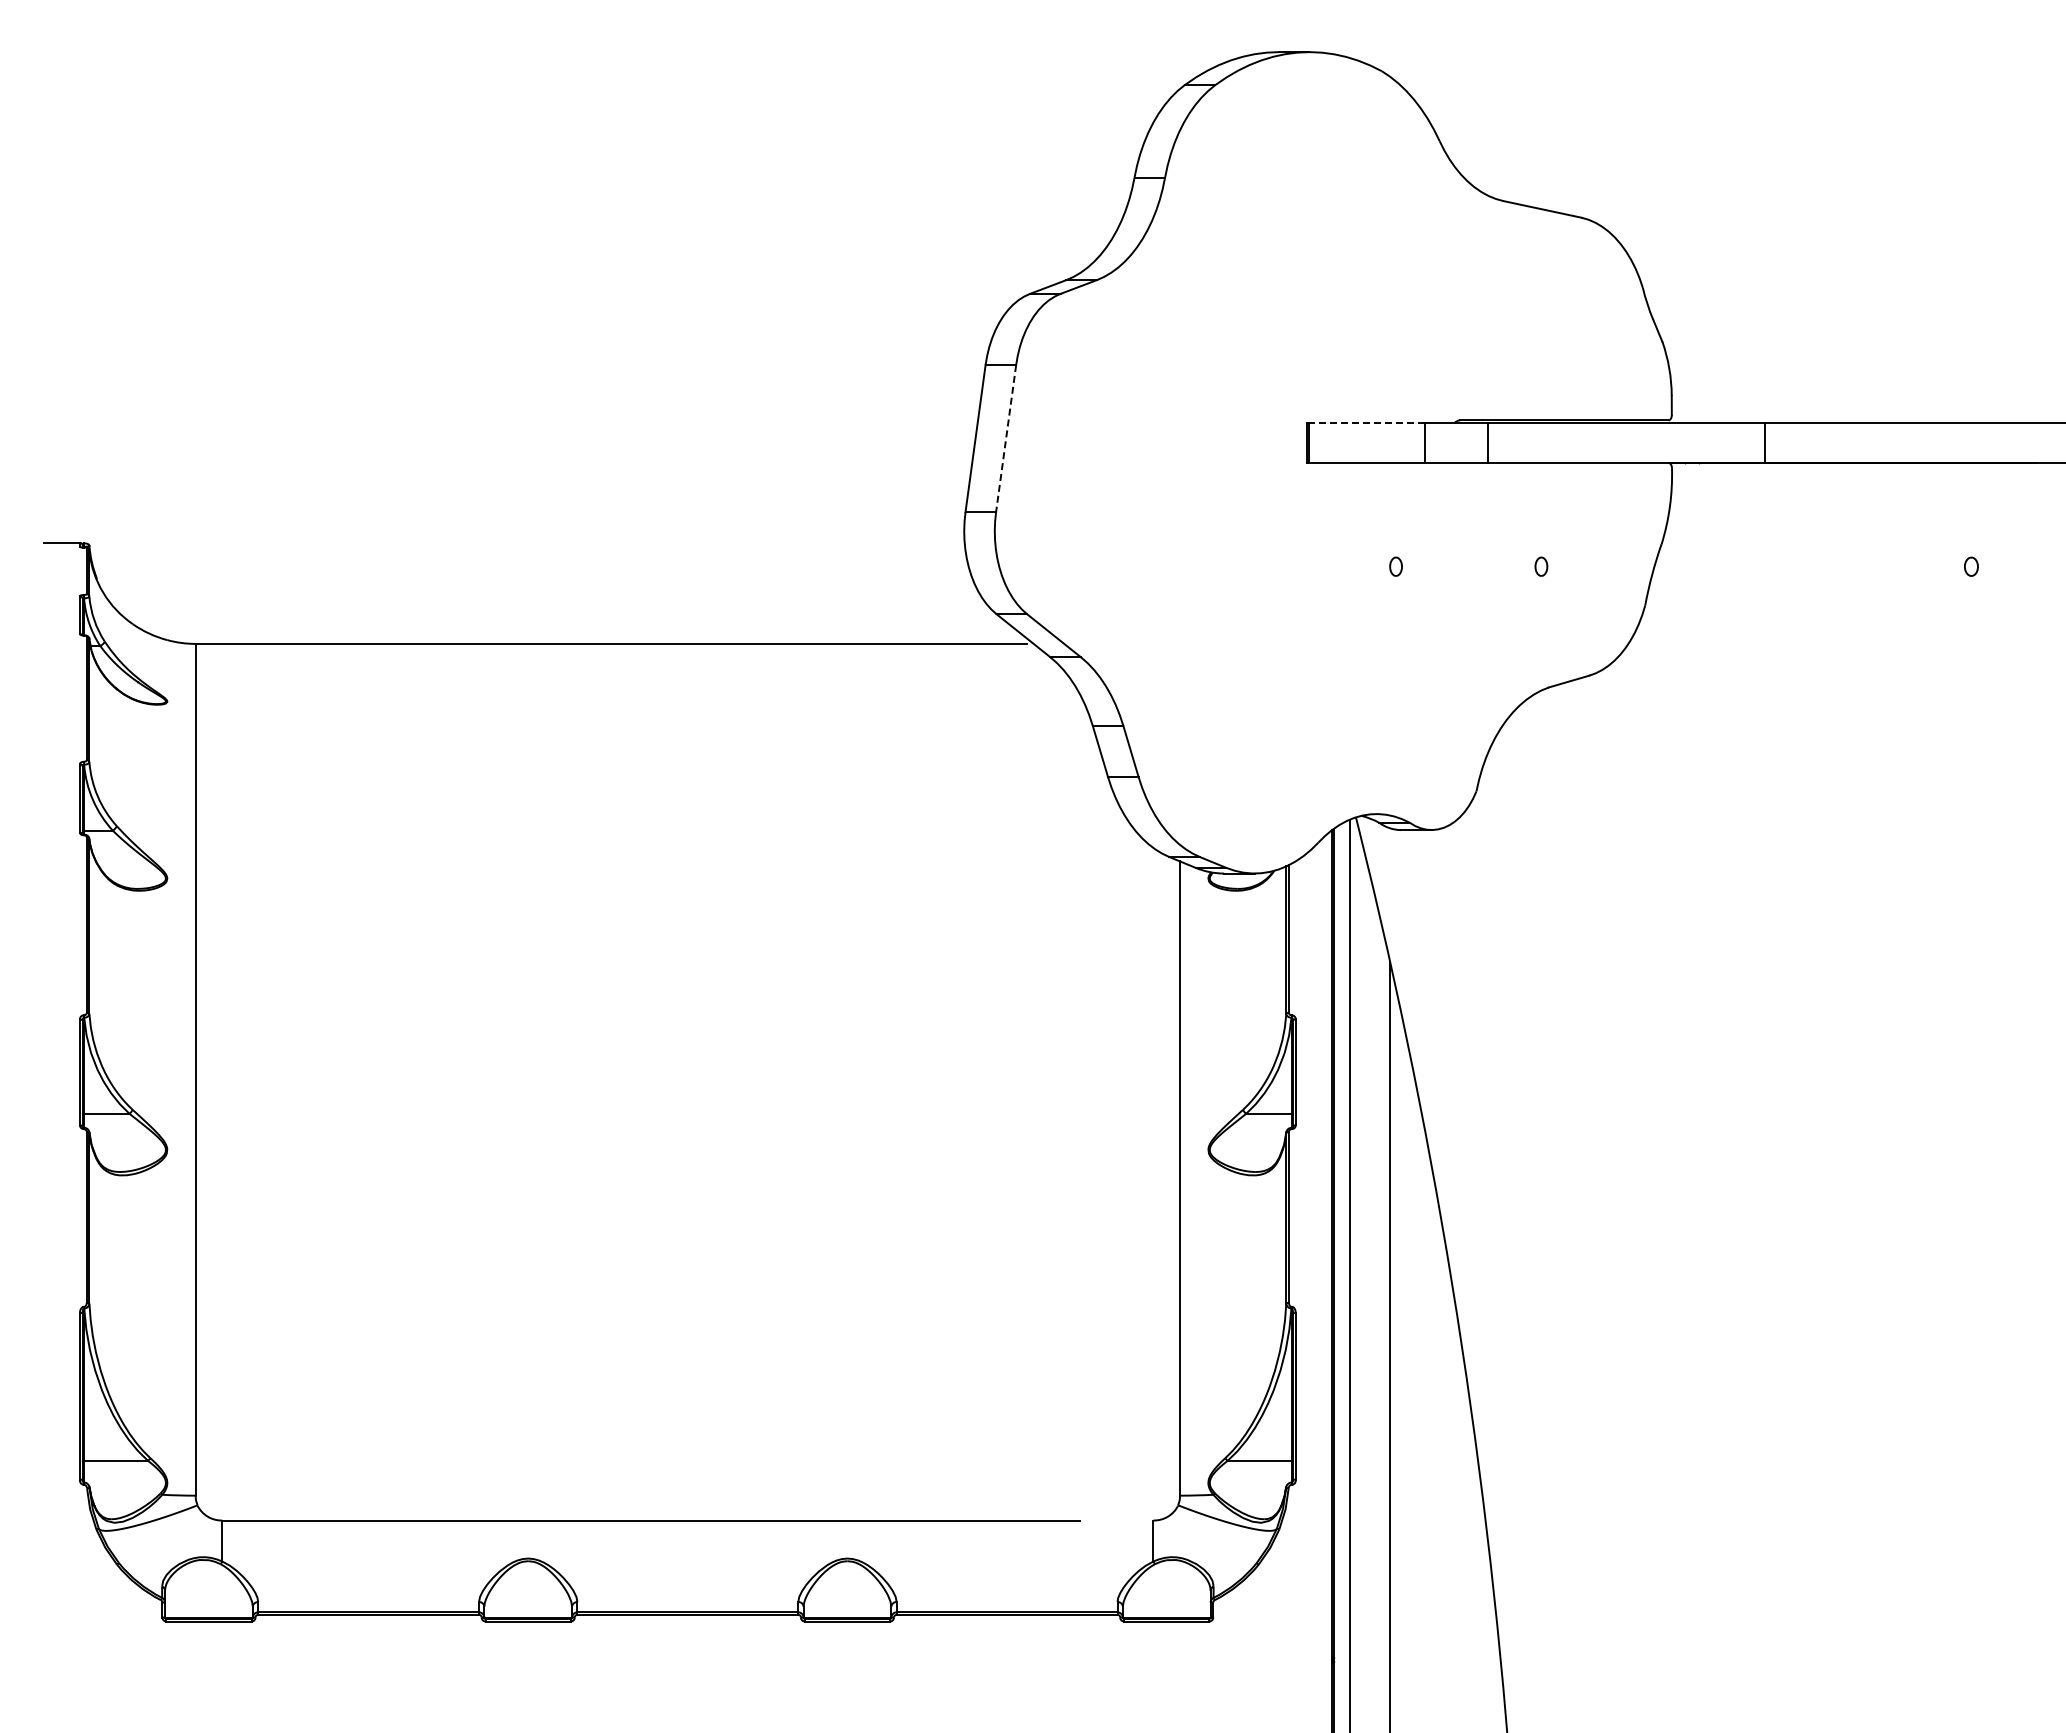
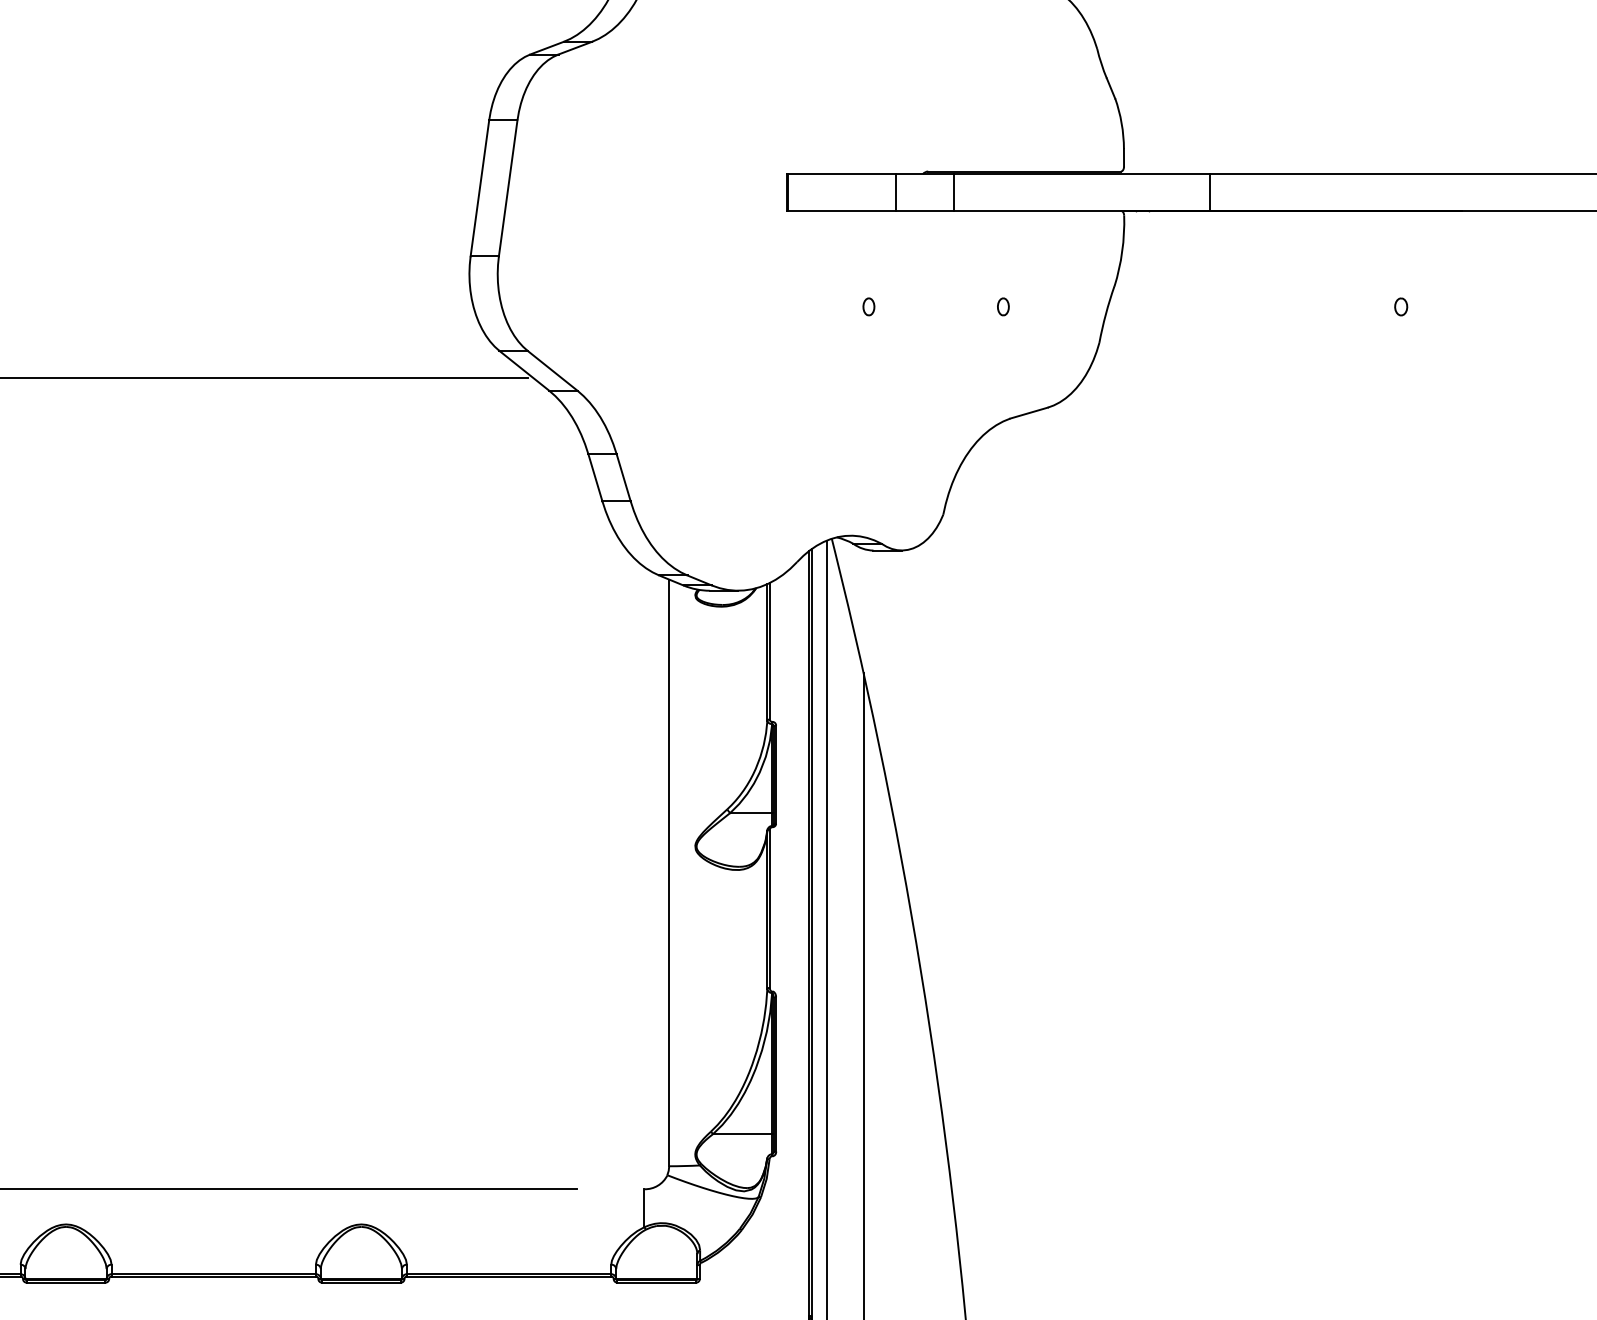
line: (1367, 423) -> (842, 174), dashed -> solid
line: (1006, 439) -> (508, 189), dashed -> solid

